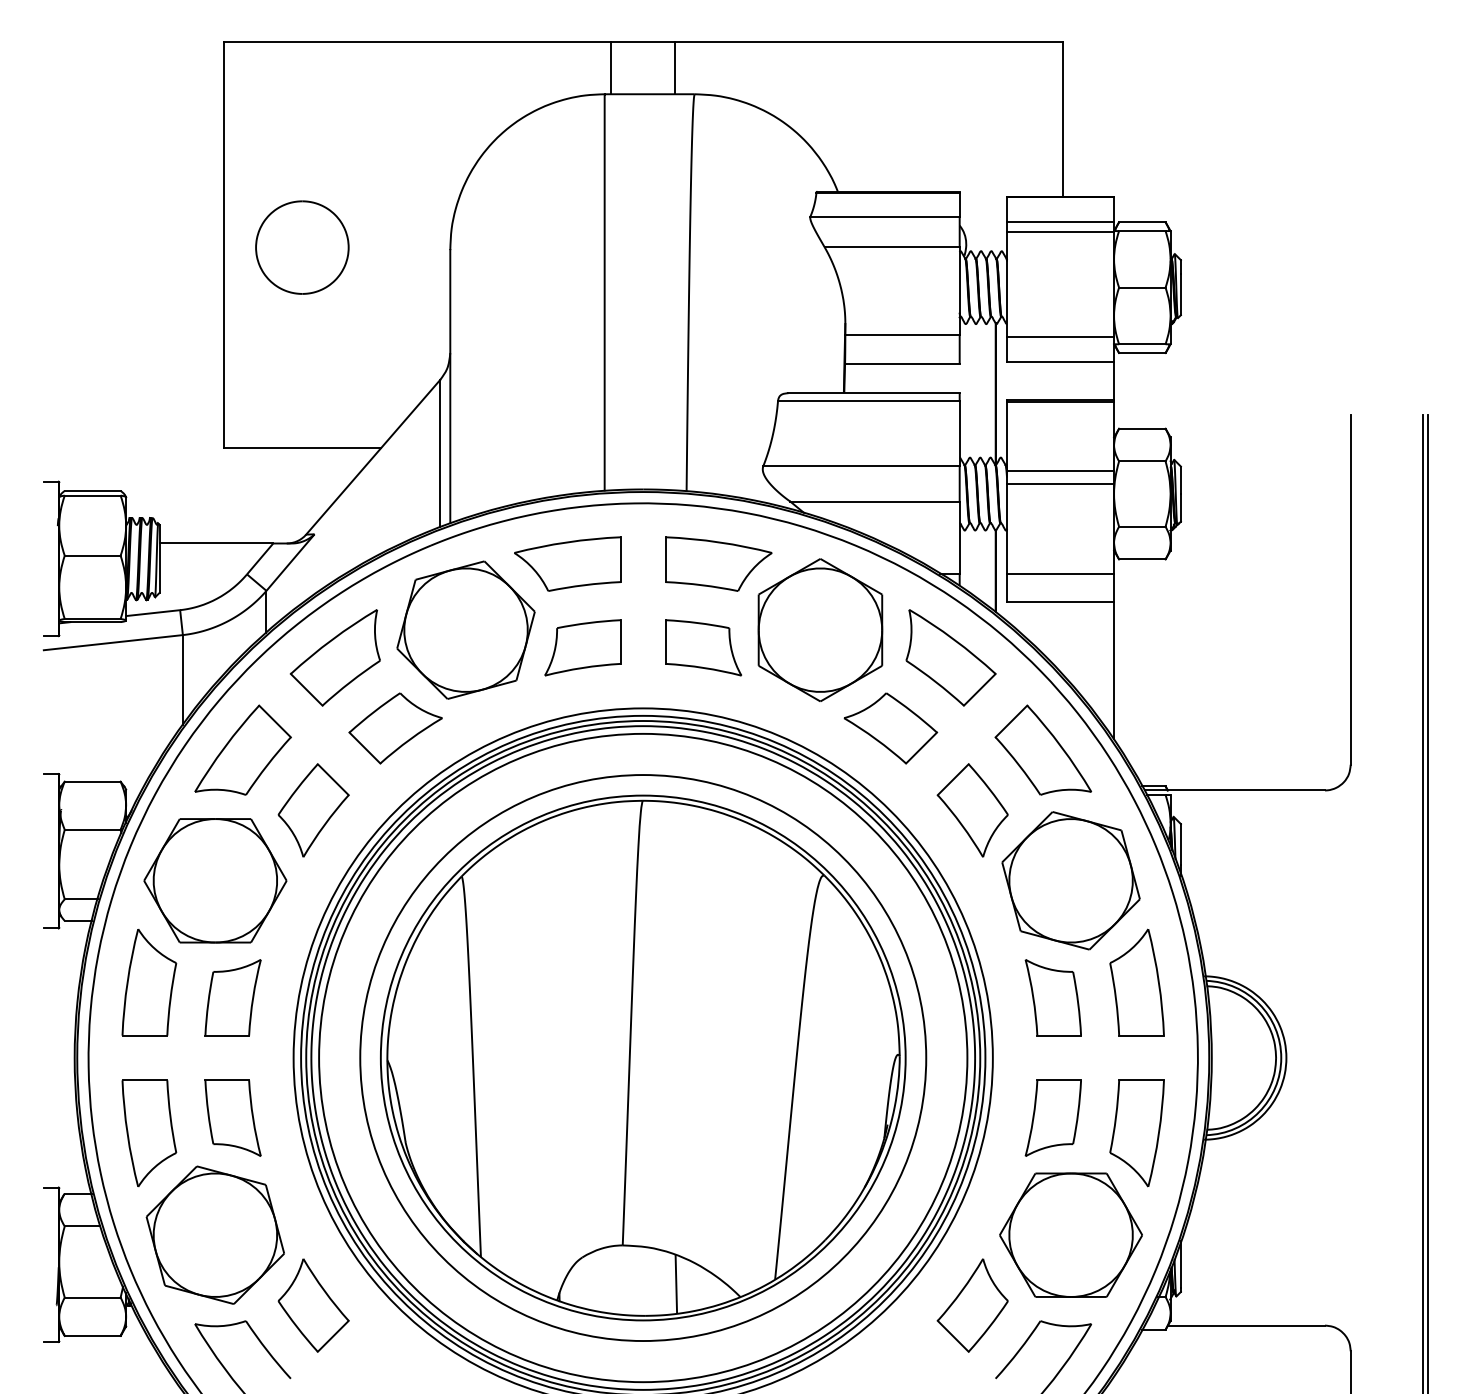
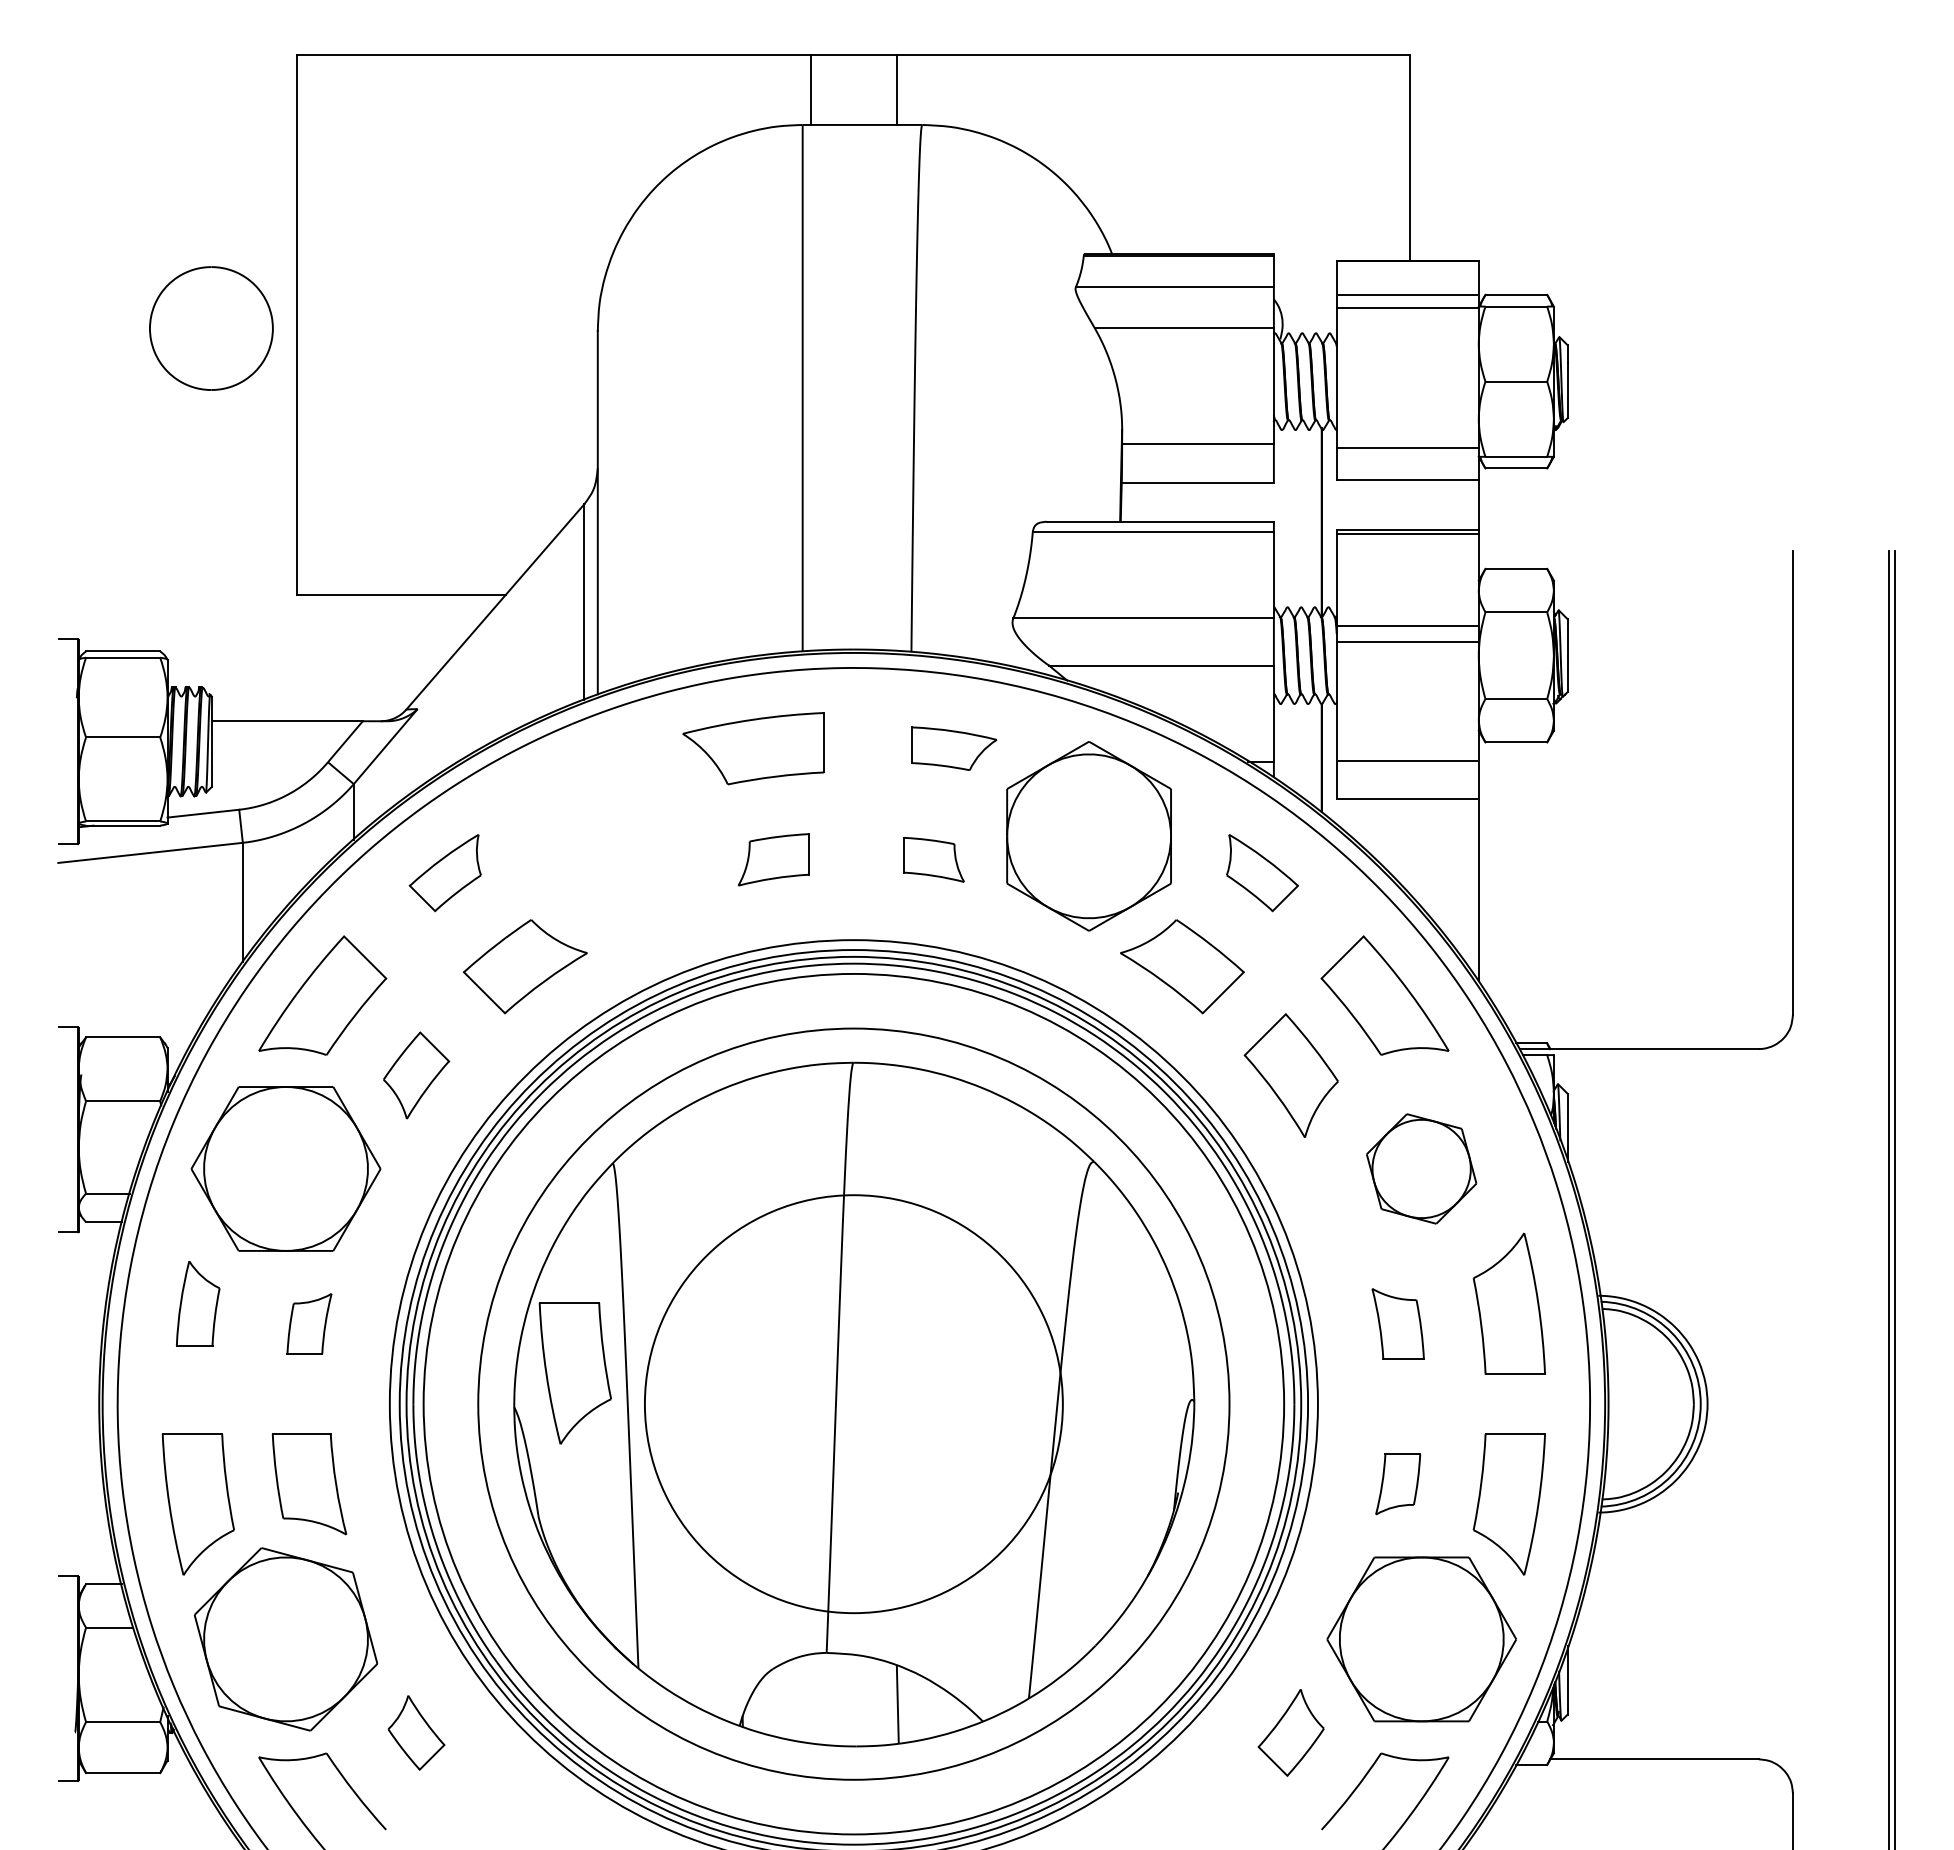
part: (302, 247) -> (211, 328), moved
part: (719, 564) -> (954, 748), size x0.6
part: (465, 630) -> (618, 836), removed
part: (582, 647) -> (773, 859), size x0.7
part: (703, 647) -> (933, 859), size x0.6
part: (335, 657) -> (445, 872), size x0.6
part: (951, 657) -> (1262, 872), size x0.6
part: (313, 810) -> (416, 1075), size x0.7
part: (1070, 880) -> (1421, 1168), size x0.6
part: (148, 982) -> (197, 1303), size x0.6
part: (233, 997) -> (309, 1323), size x0.6
part: (1052, 997) -> (1397, 1323), size x0.7
part: (432, 1034) -> (574, 1373), added
circle: (642, 1057) -> (853, 1403), size x0.6
part: (1052, 1118) -> (1397, 1484), size x0.6
part: (313, 1305) -> (416, 1732), size x0.6
part: (972, 1305) -> (1290, 1732), size x0.7

